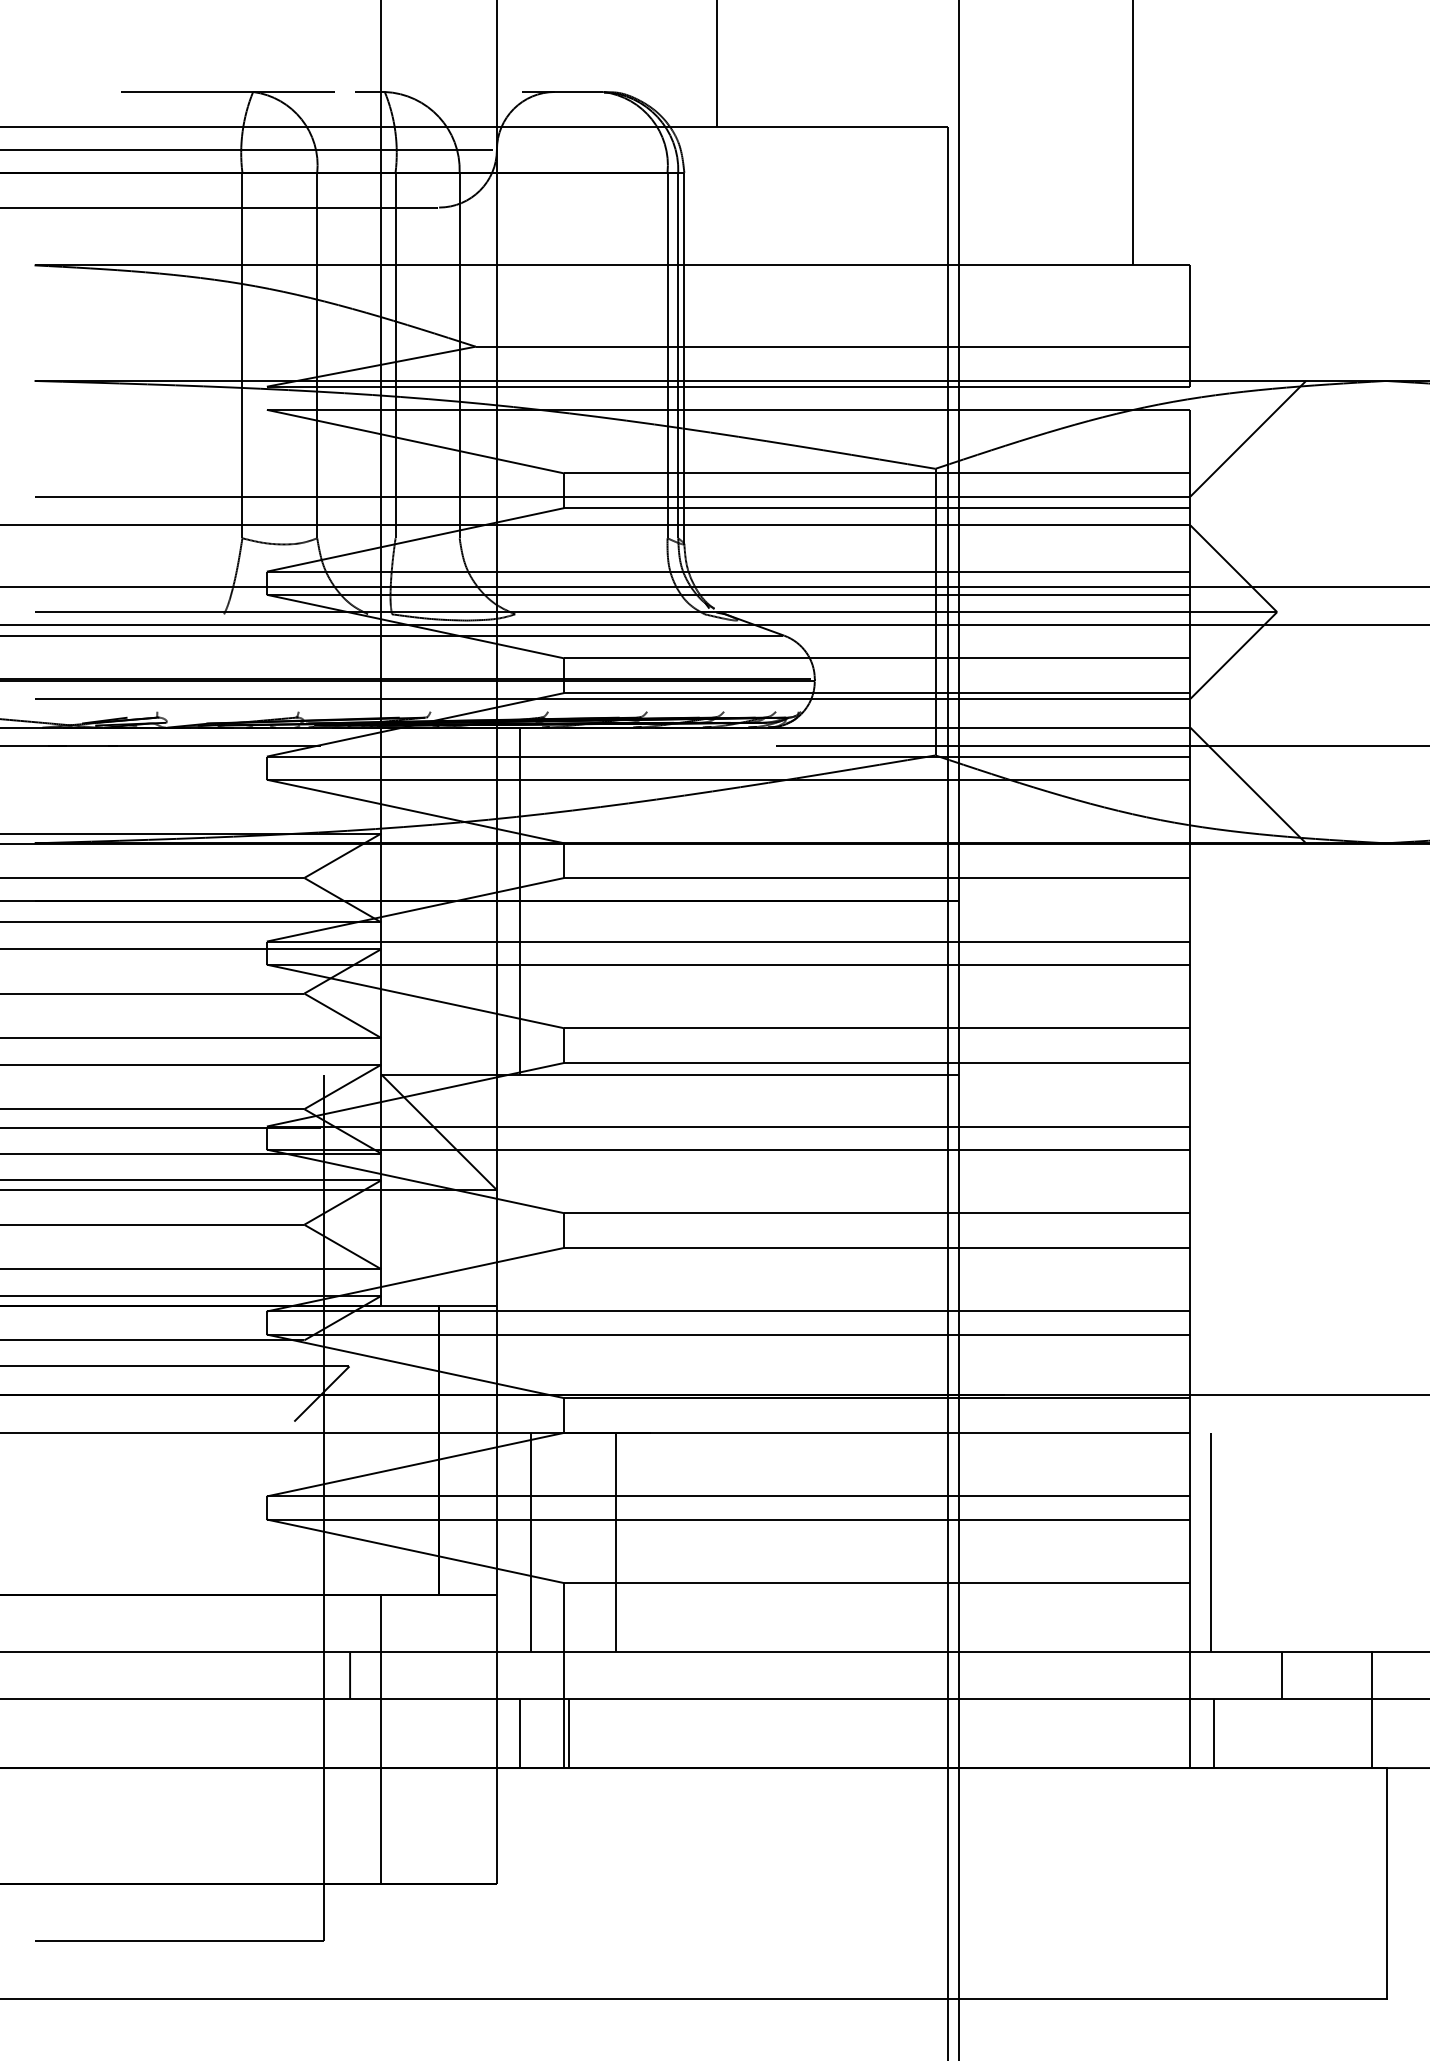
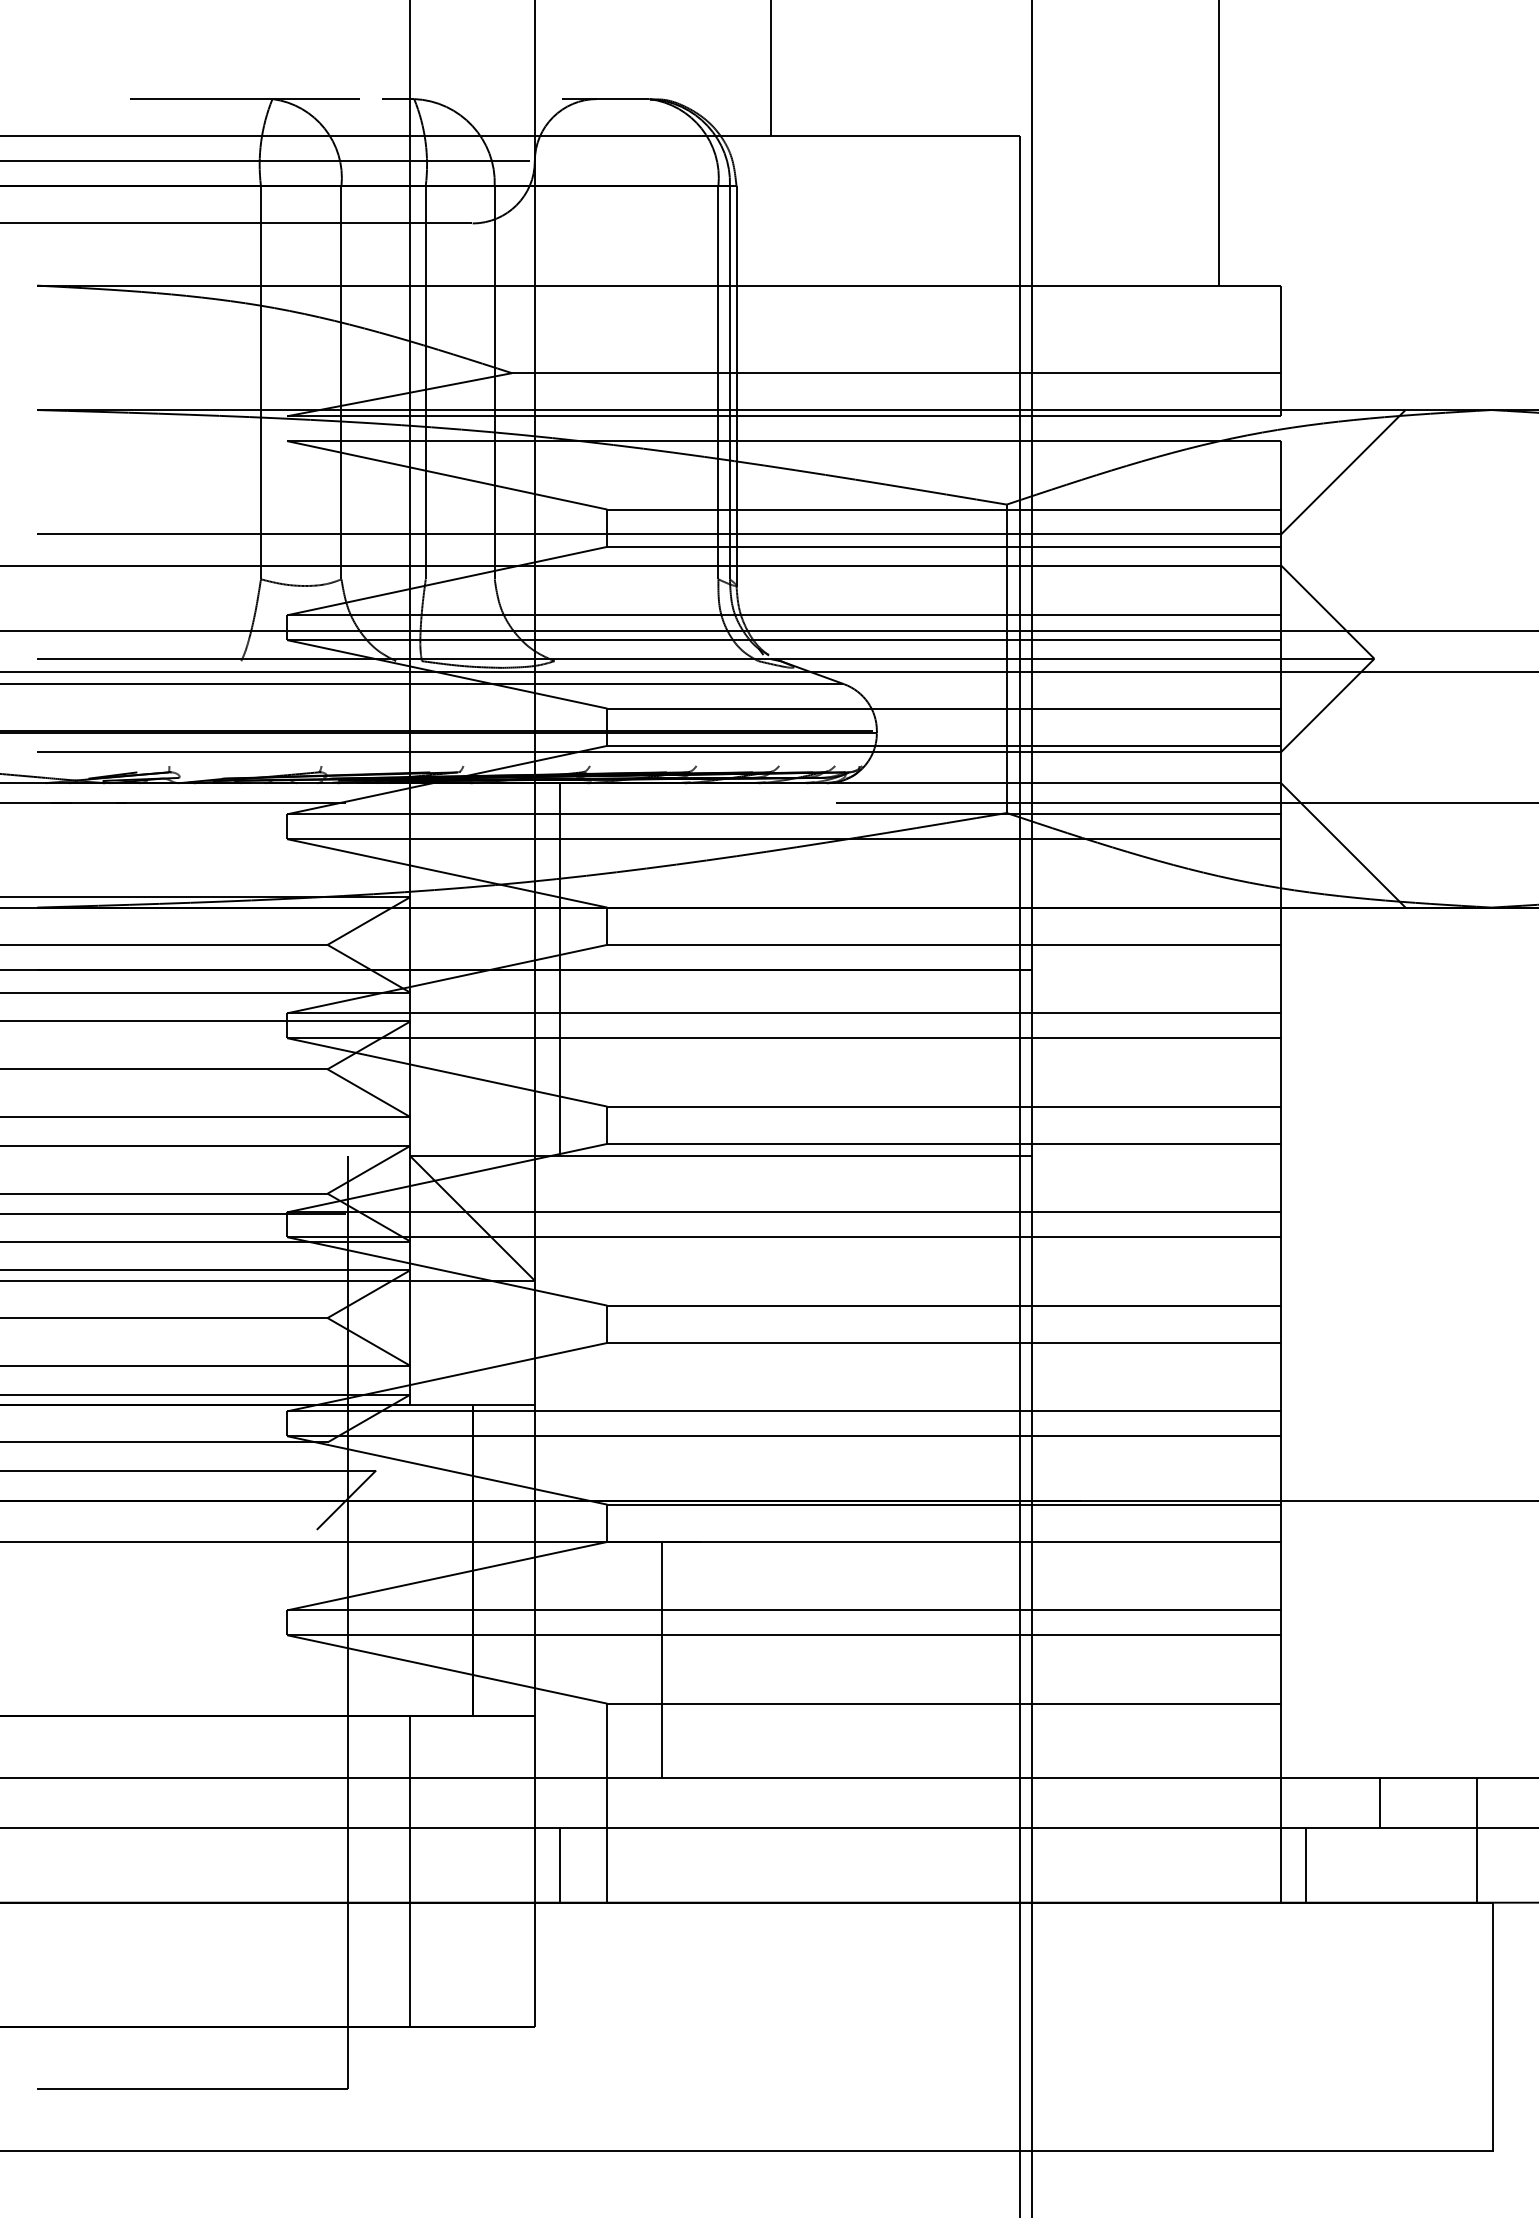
line: (530, 1543) -> (571, 1660), removed
line: (1211, 1543) -> (1303, 1660), removed
line: (349, 1675) -> (376, 1803), removed
line: (569, 1733) -> (612, 1865), removed

